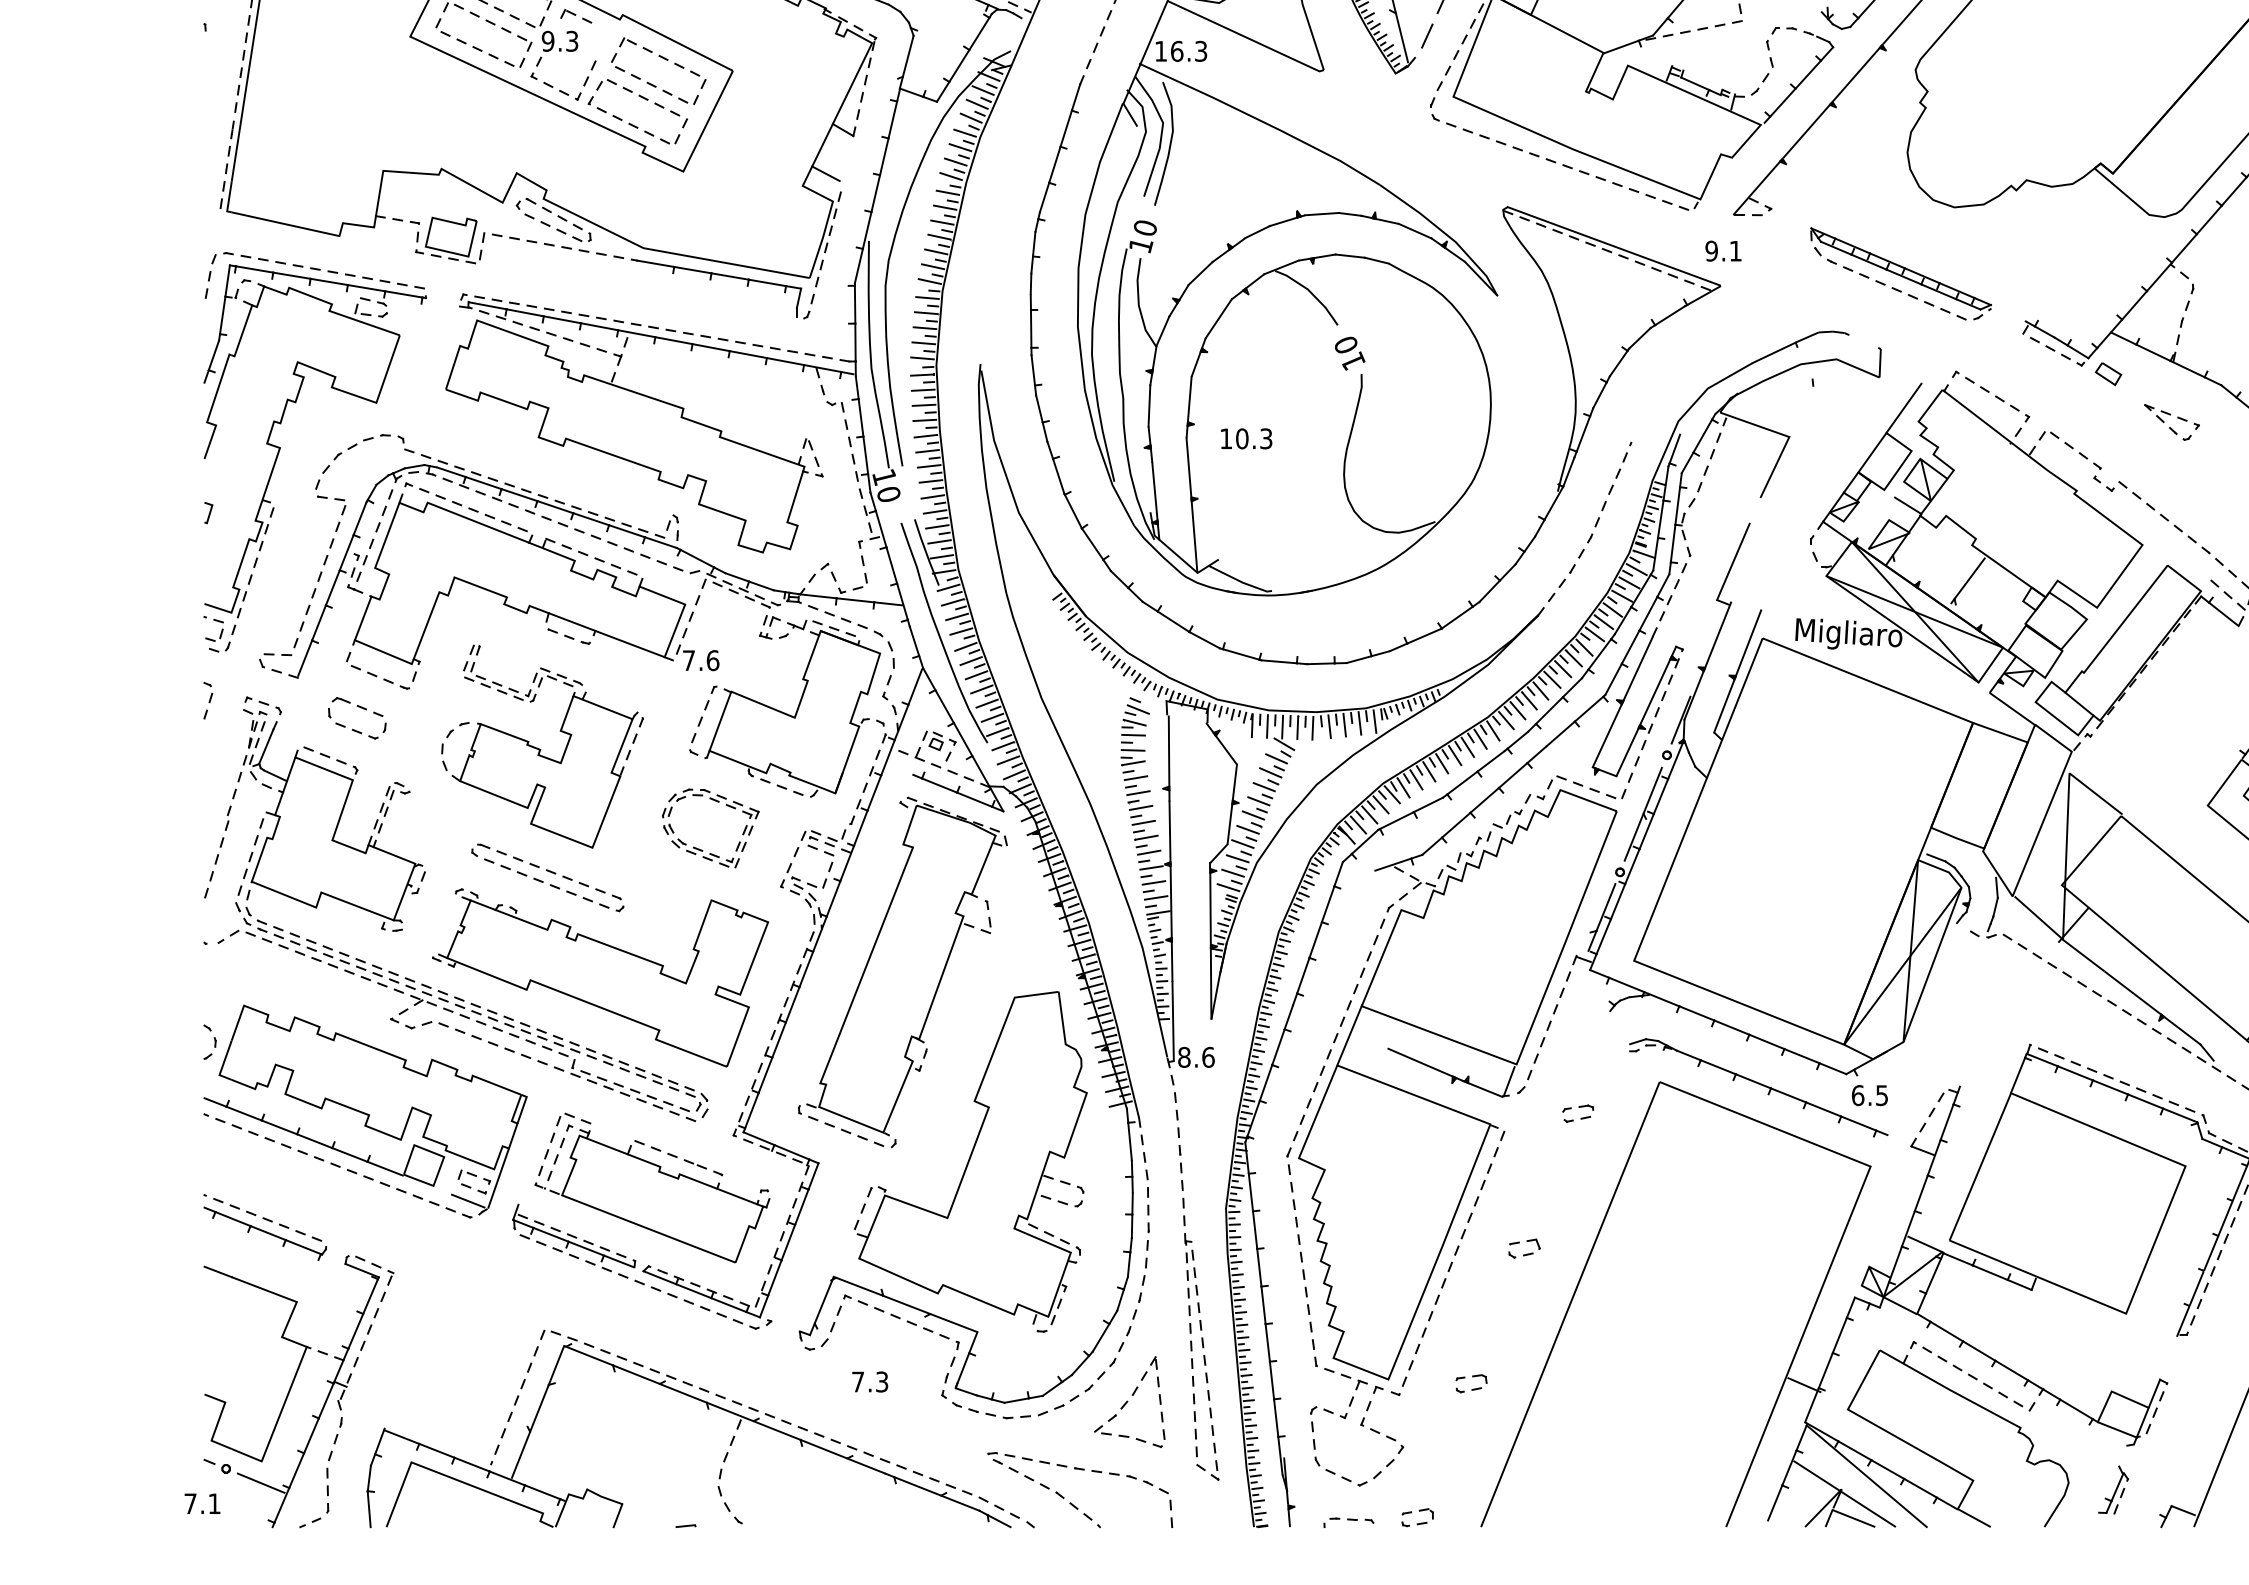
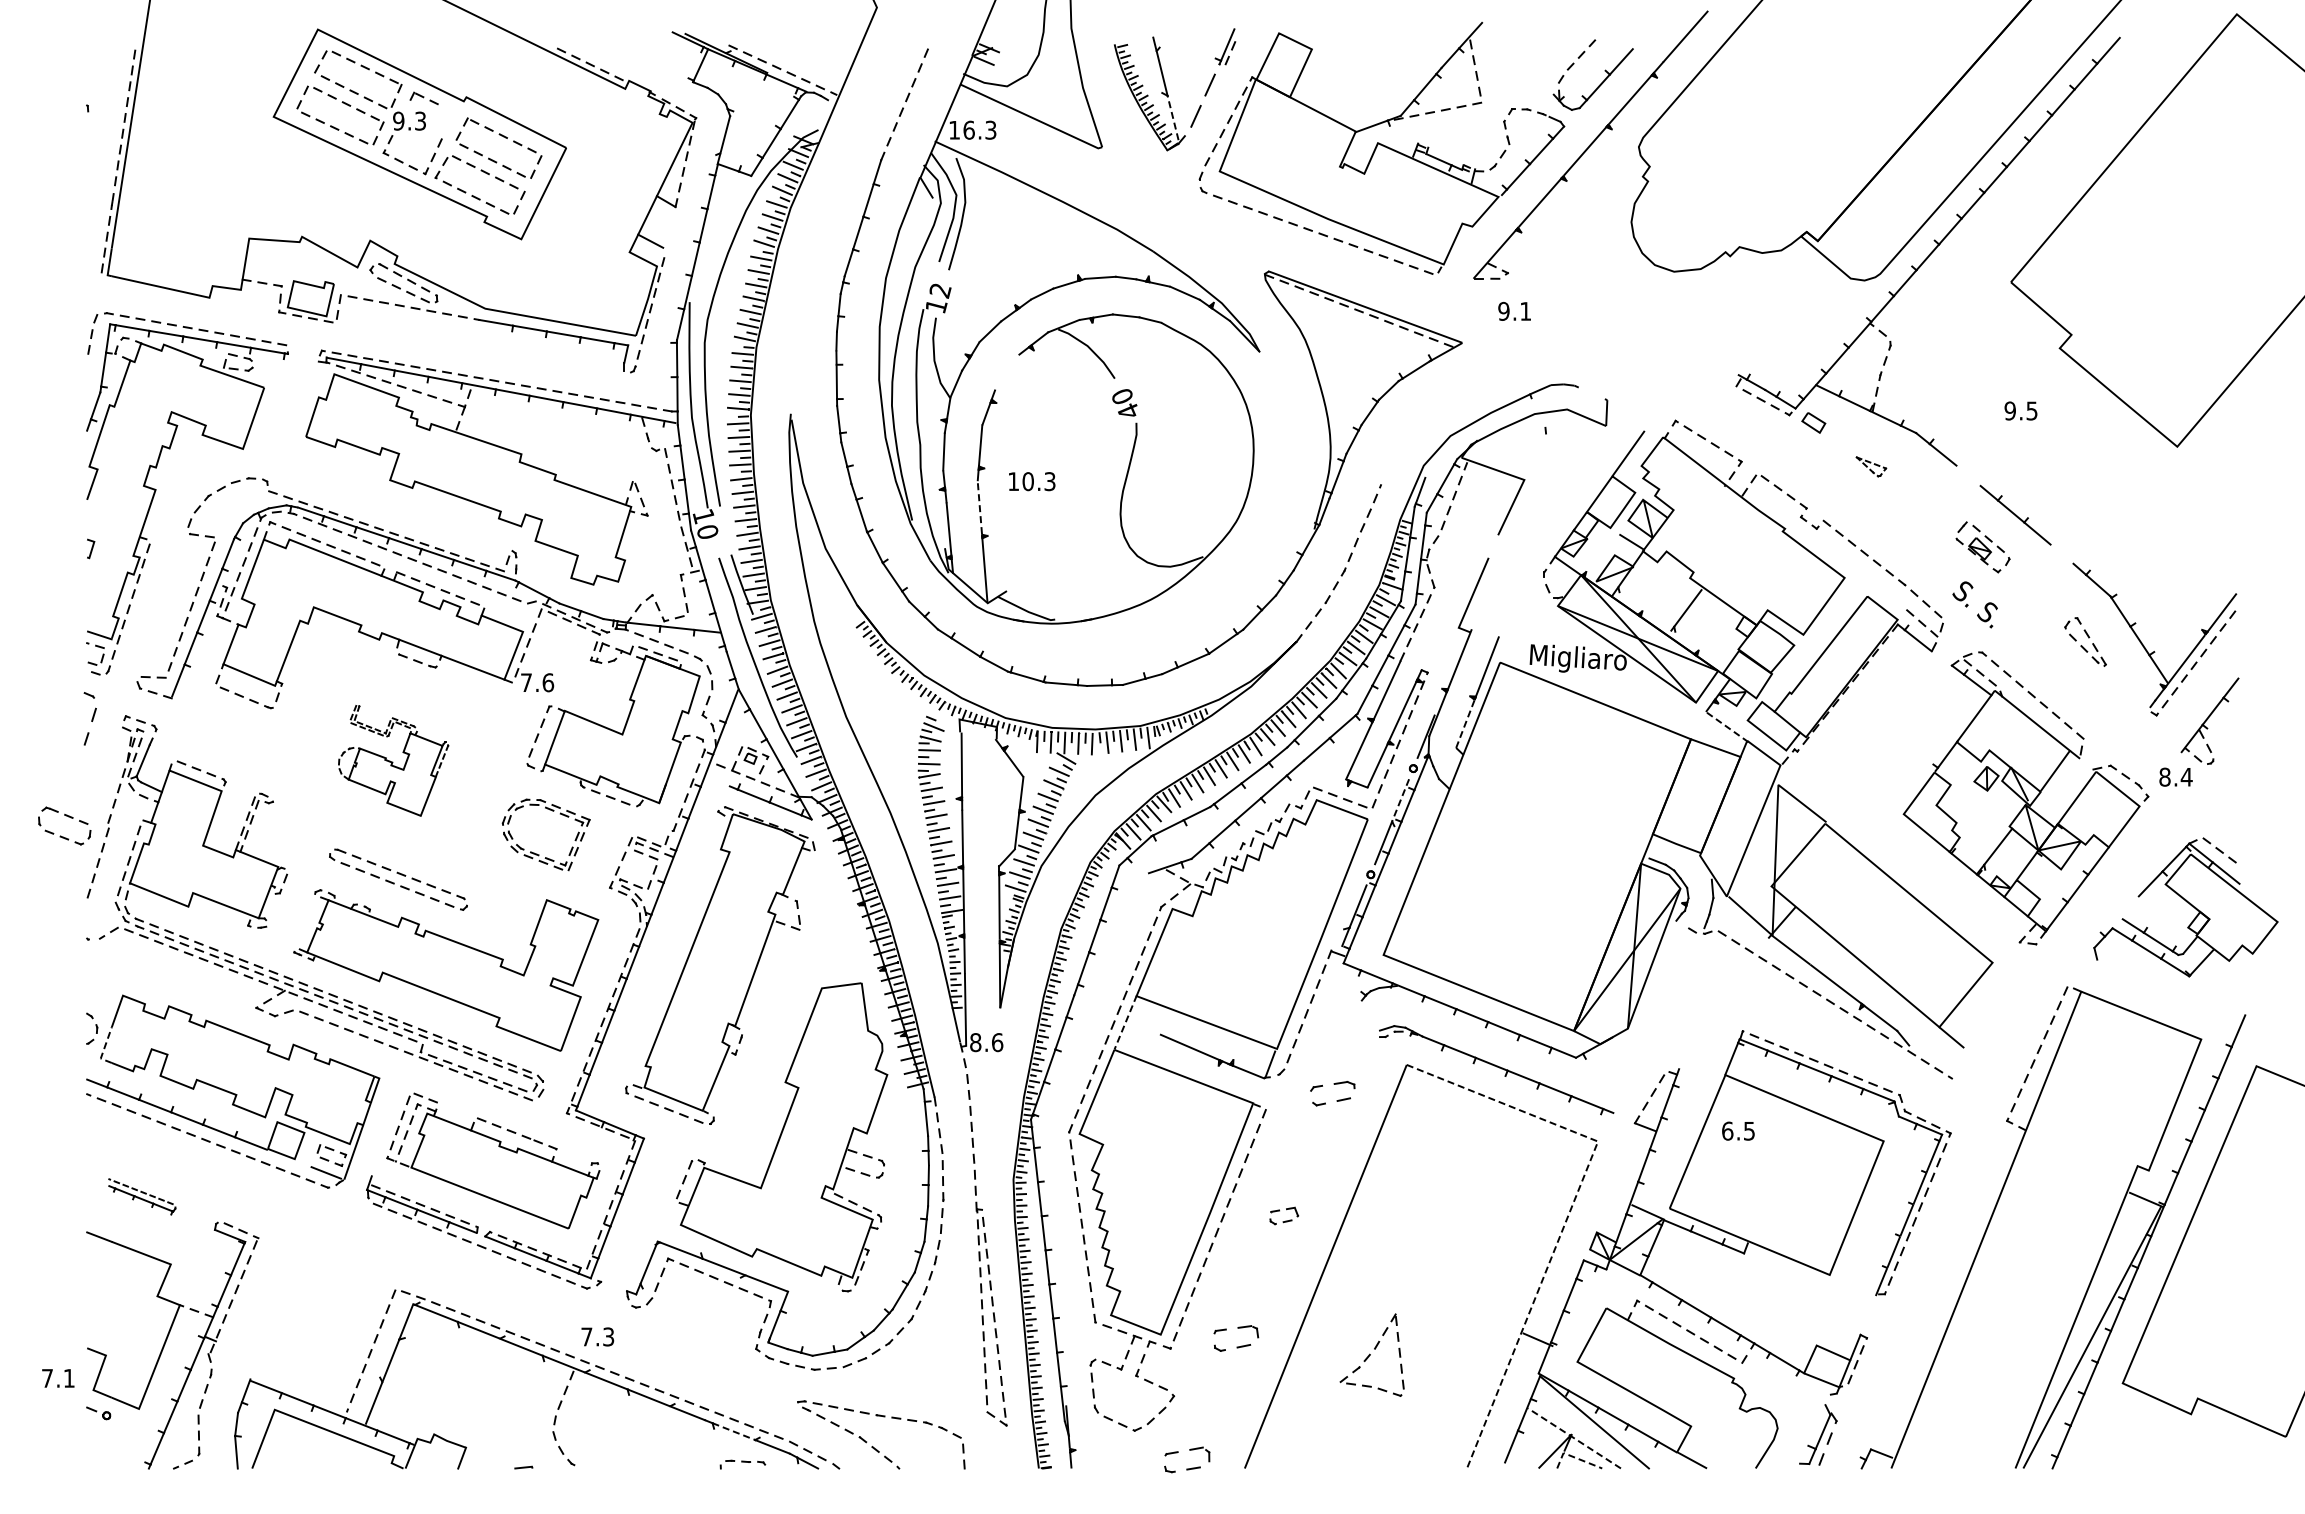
line: (1402, 37) -> (1173, 117), solid -> dashed
text: (1145, 228) -> (940, 290), 10 -> 12
text: (1723, 251) -> (1514, 311), moved
part: (1900, 273) -> (1625, 331), removed
line: (1218, 318) -> (1006, 372), removed
text: (1352, 360) -> (1128, 410), 10 -> 40
part: (2172, 422) -> (1871, 466), size x0.6
line: (1188, 467) -> (979, 507), solid -> dashed
part: (208, 701) -> (90, 719), size x1.6
line: (1724, 706) -> (1465, 724), solid -> dashed
part: (361, 708) -> (68, 817), moved
line: (2013, 709) -> (1727, 727), solid -> dashed
part: (542, 746) -> (393, 760), size x0.6
line: (1652, 791) -> (1400, 801), solid -> dashed
line: (1349, 1035) -> (1125, 1022), solid -> dashed
line: (223, 1063) -> (104, 1048), solid -> dashed
text: (1870, 1094) -> (1738, 1130), moved
part: (1577, 1113) -> (1332, 1093), size x1.6
part: (265, 1227) -> (142, 1196), size x0.6
line: (1840, 1241) -> (1570, 1209), solid -> dashed
text: (869, 1381) -> (597, 1336), moved
part: (1470, 1383) -> (1235, 1338), size x1.6
part: (1128, 1401) -> (1371, 1354), moved
line: (261, 1482) -> (138, 1428), removed
line: (918, 1486) -> (734, 1431), solid -> dashed
part: (2113, 1489) -> (1818, 1434), size x1.4
line: (1843, 1492) -> (1573, 1437), solid -> dashed
text: (202, 1503) -> (58, 1378), moved
line: (1844, 1514) -> (1574, 1457), solid -> dashed
part: (1417, 1517) -> (1187, 1459), size x1.6
part: (1348, 1522) -> (742, 1464), moved

